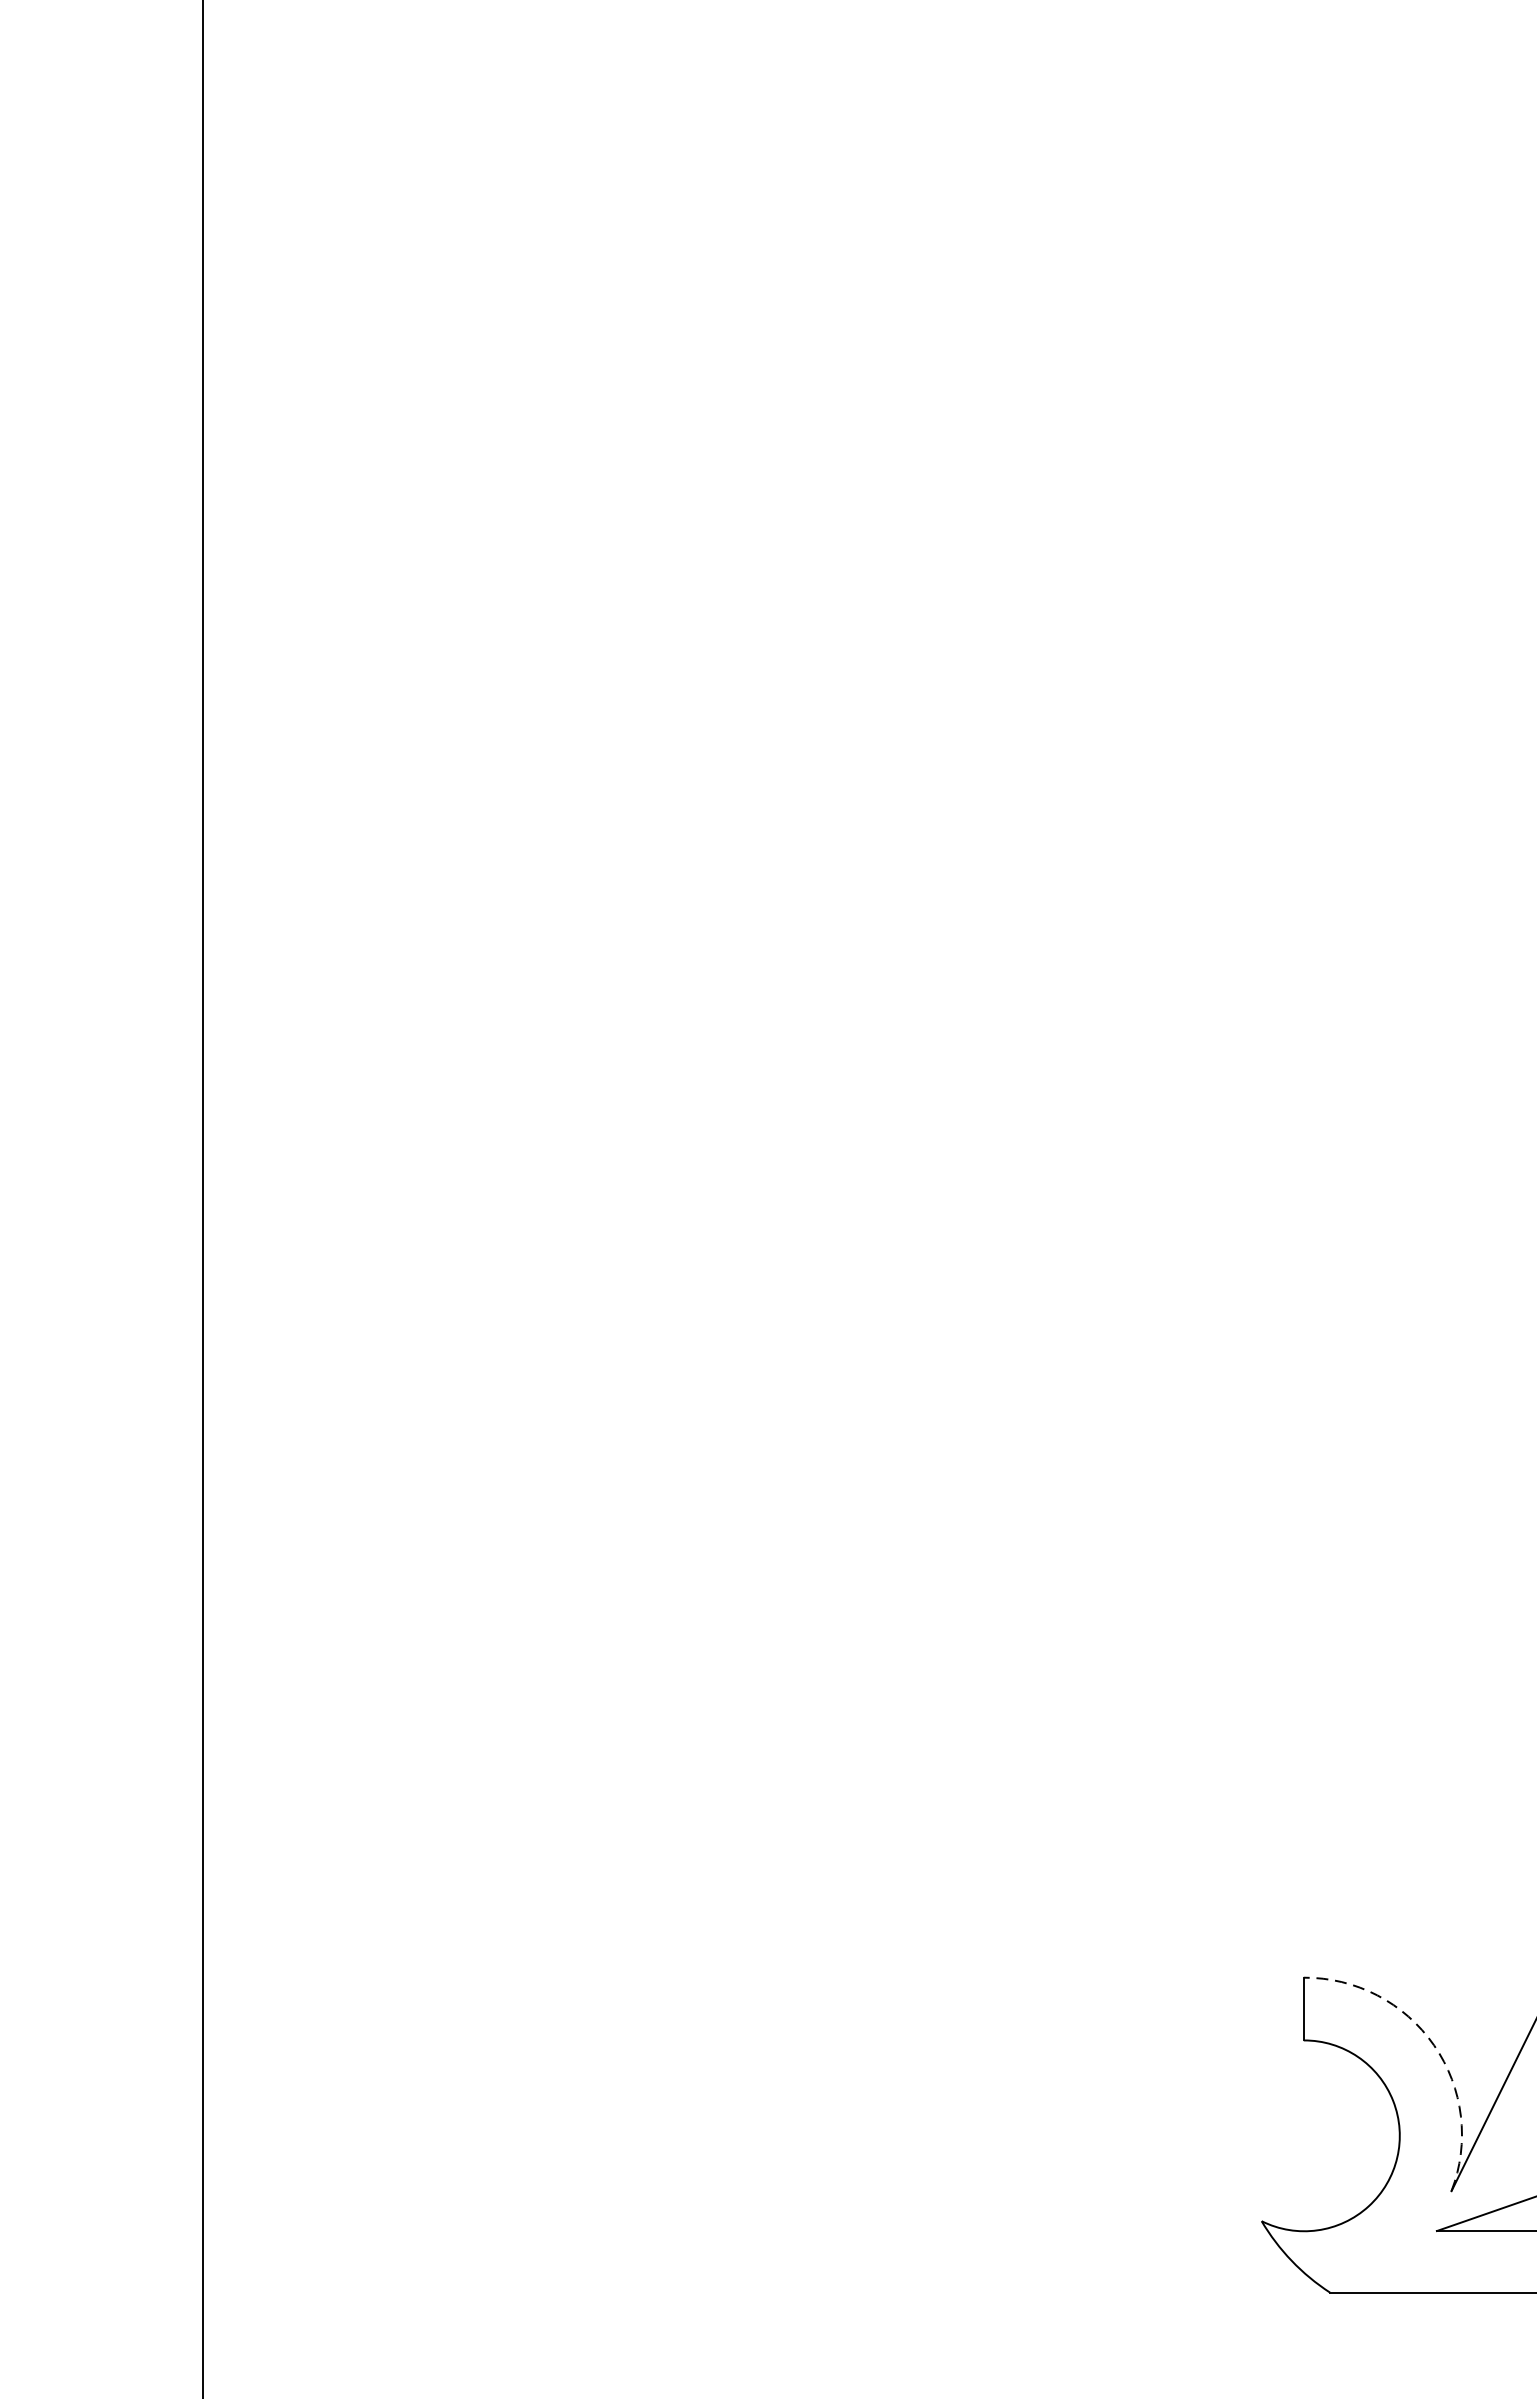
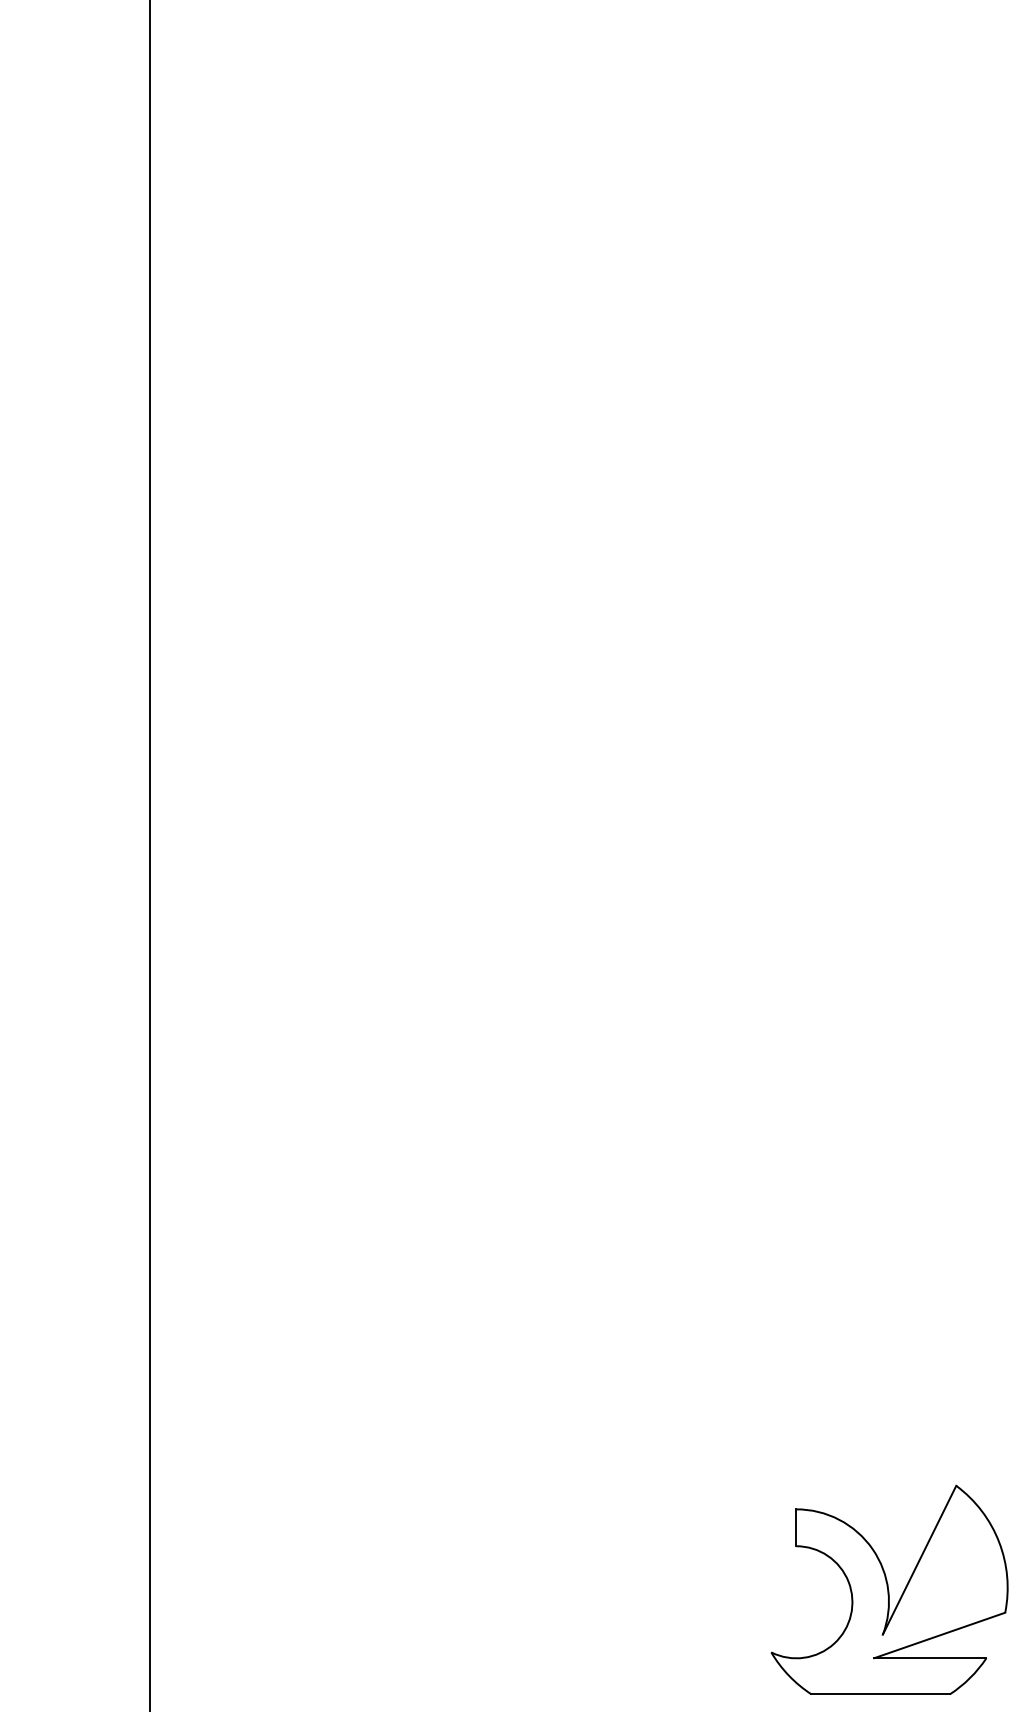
arc: (1433, 2045) -> (872, 1549), dashed -> solid

